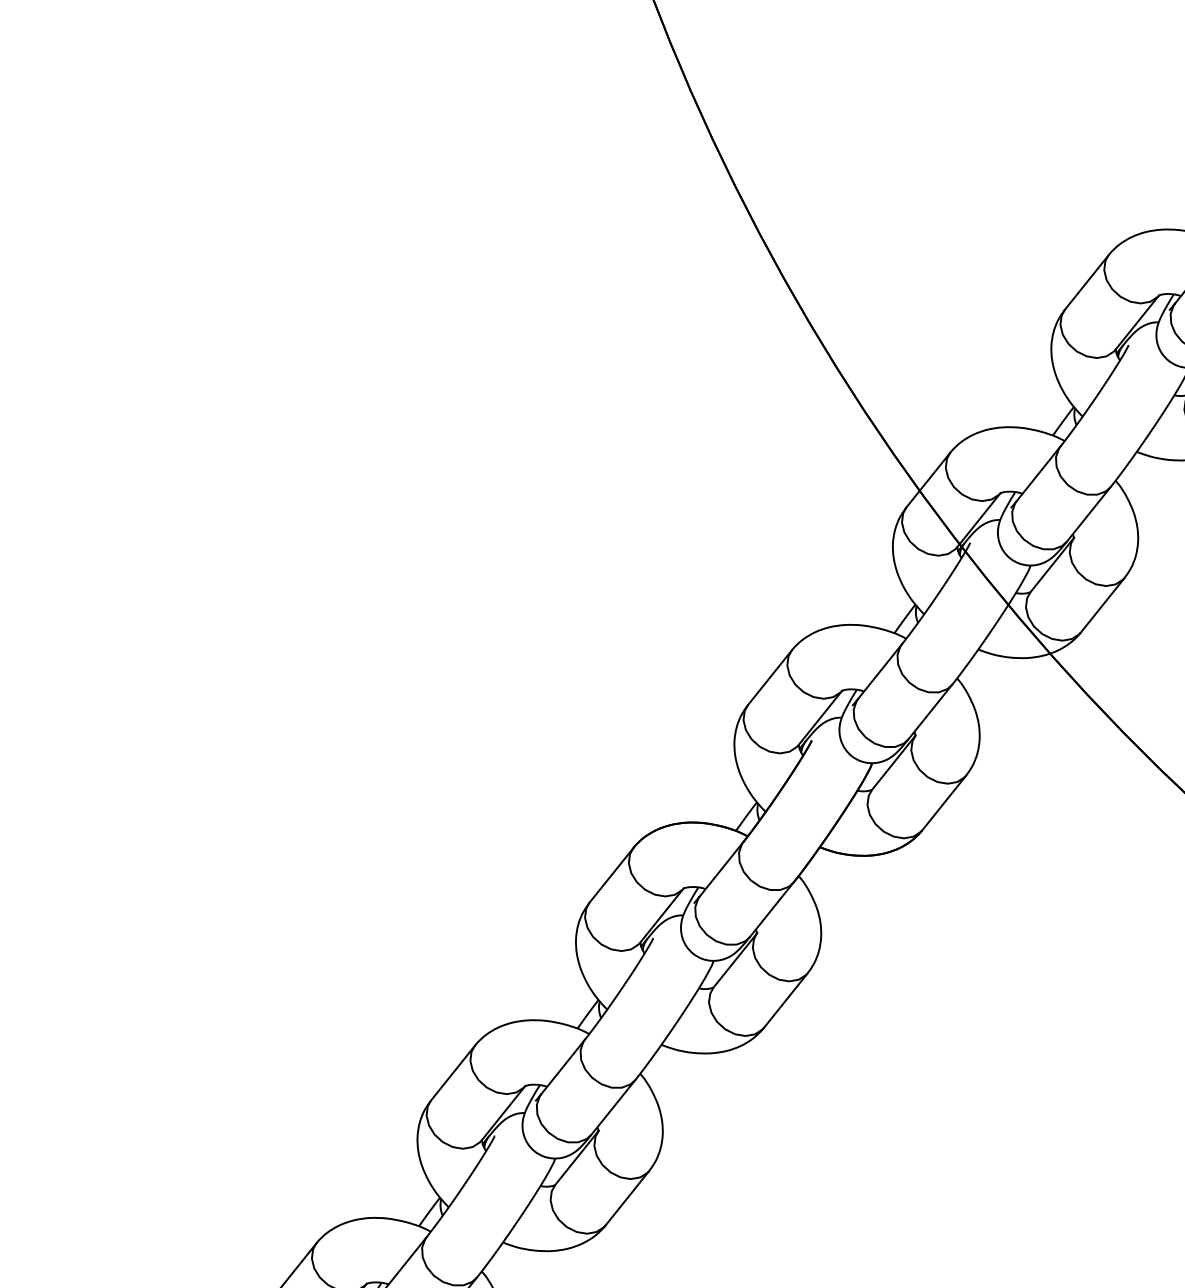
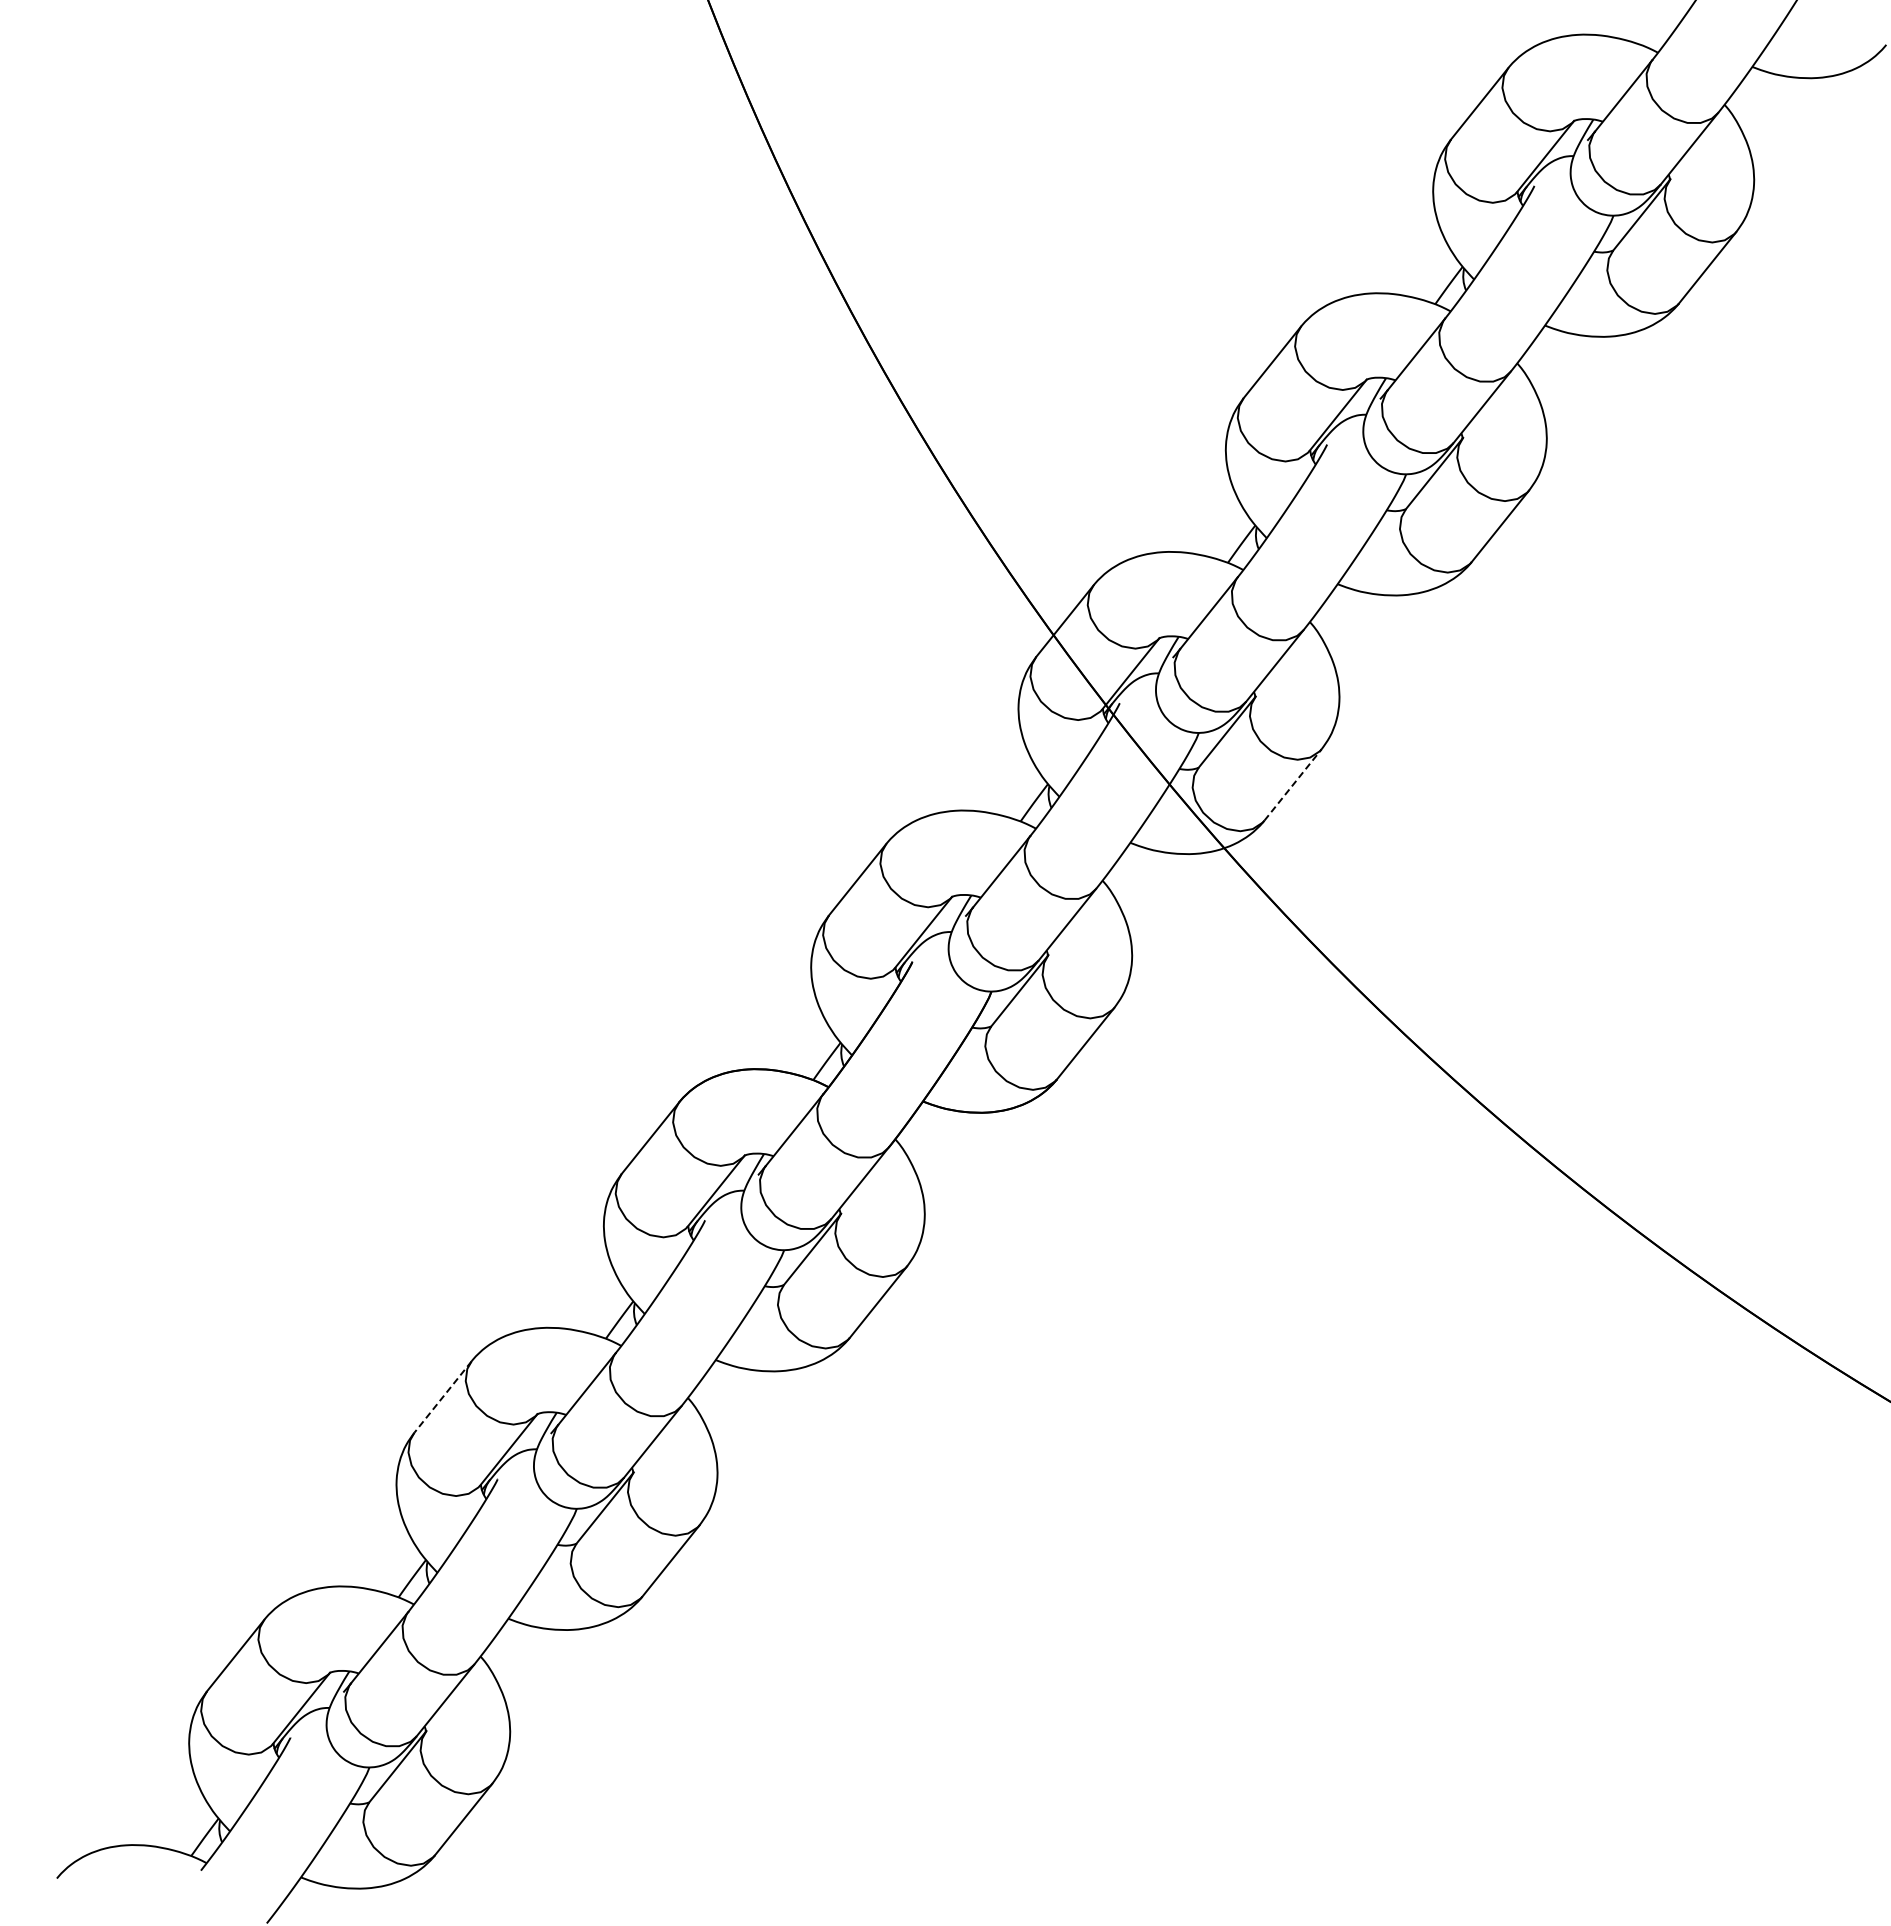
line: (1103, 604) -> (1293, 784), solid -> dashed
line: (453, 1073) -> (443, 1397), solid -> dashed

